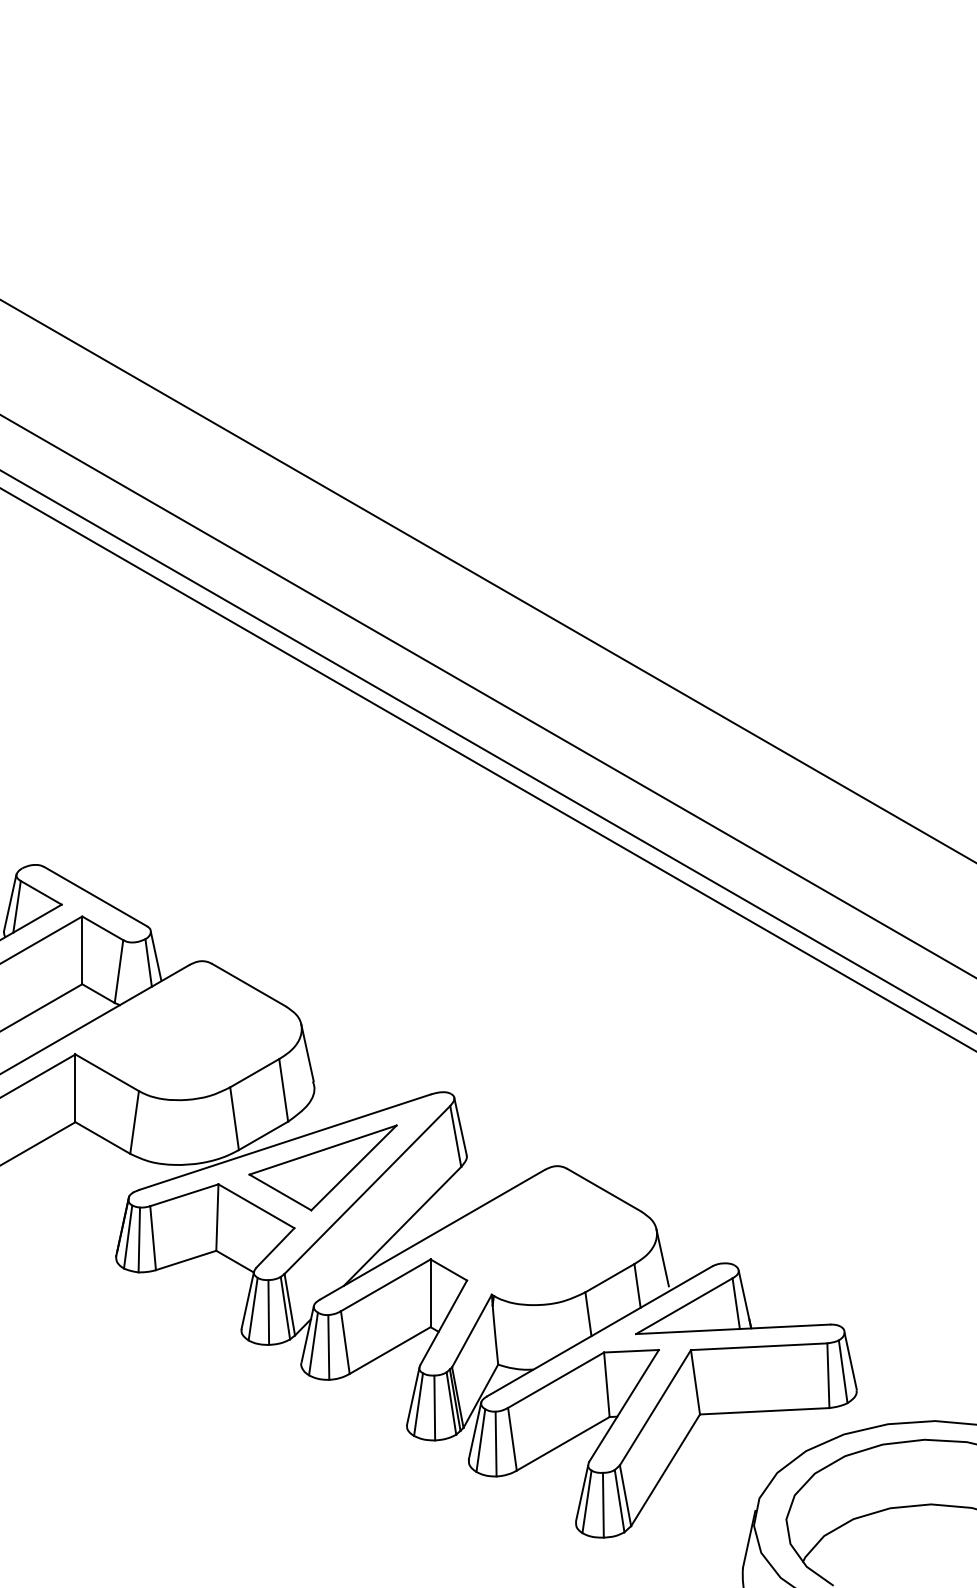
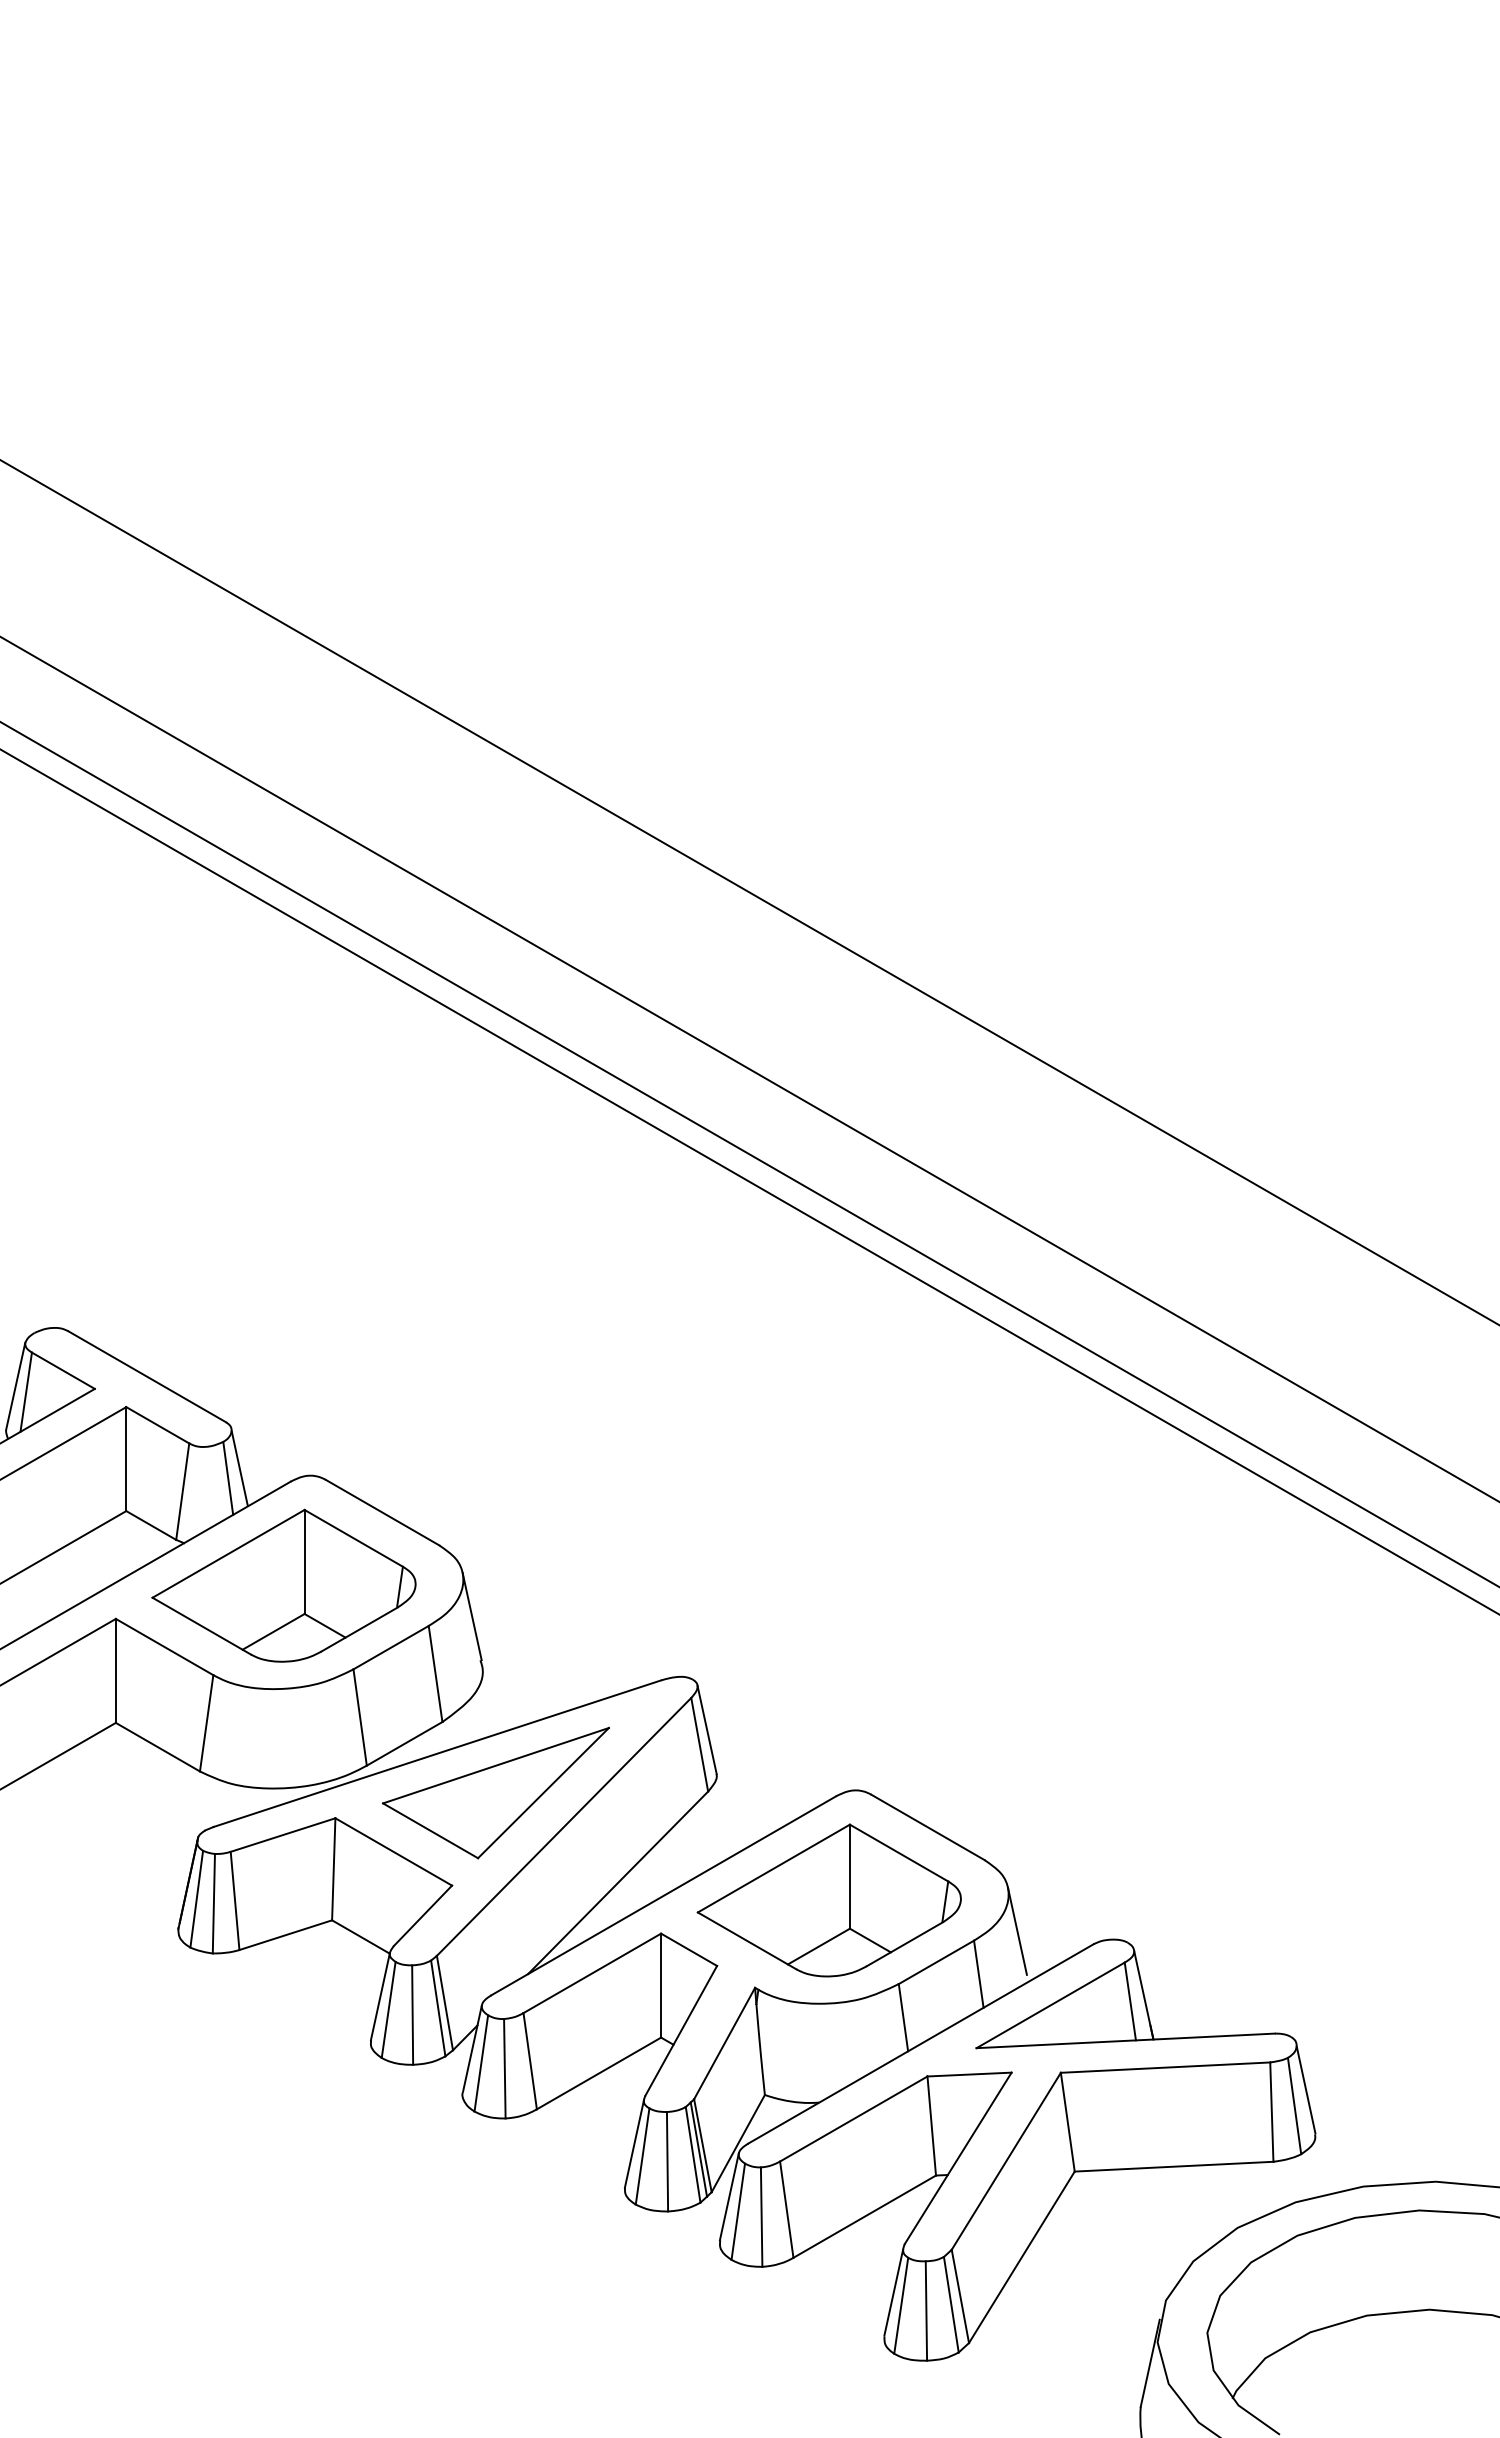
part: (184, 1032) -> (283, 1585), added
part: (539, 1237) -> (828, 1899), added

